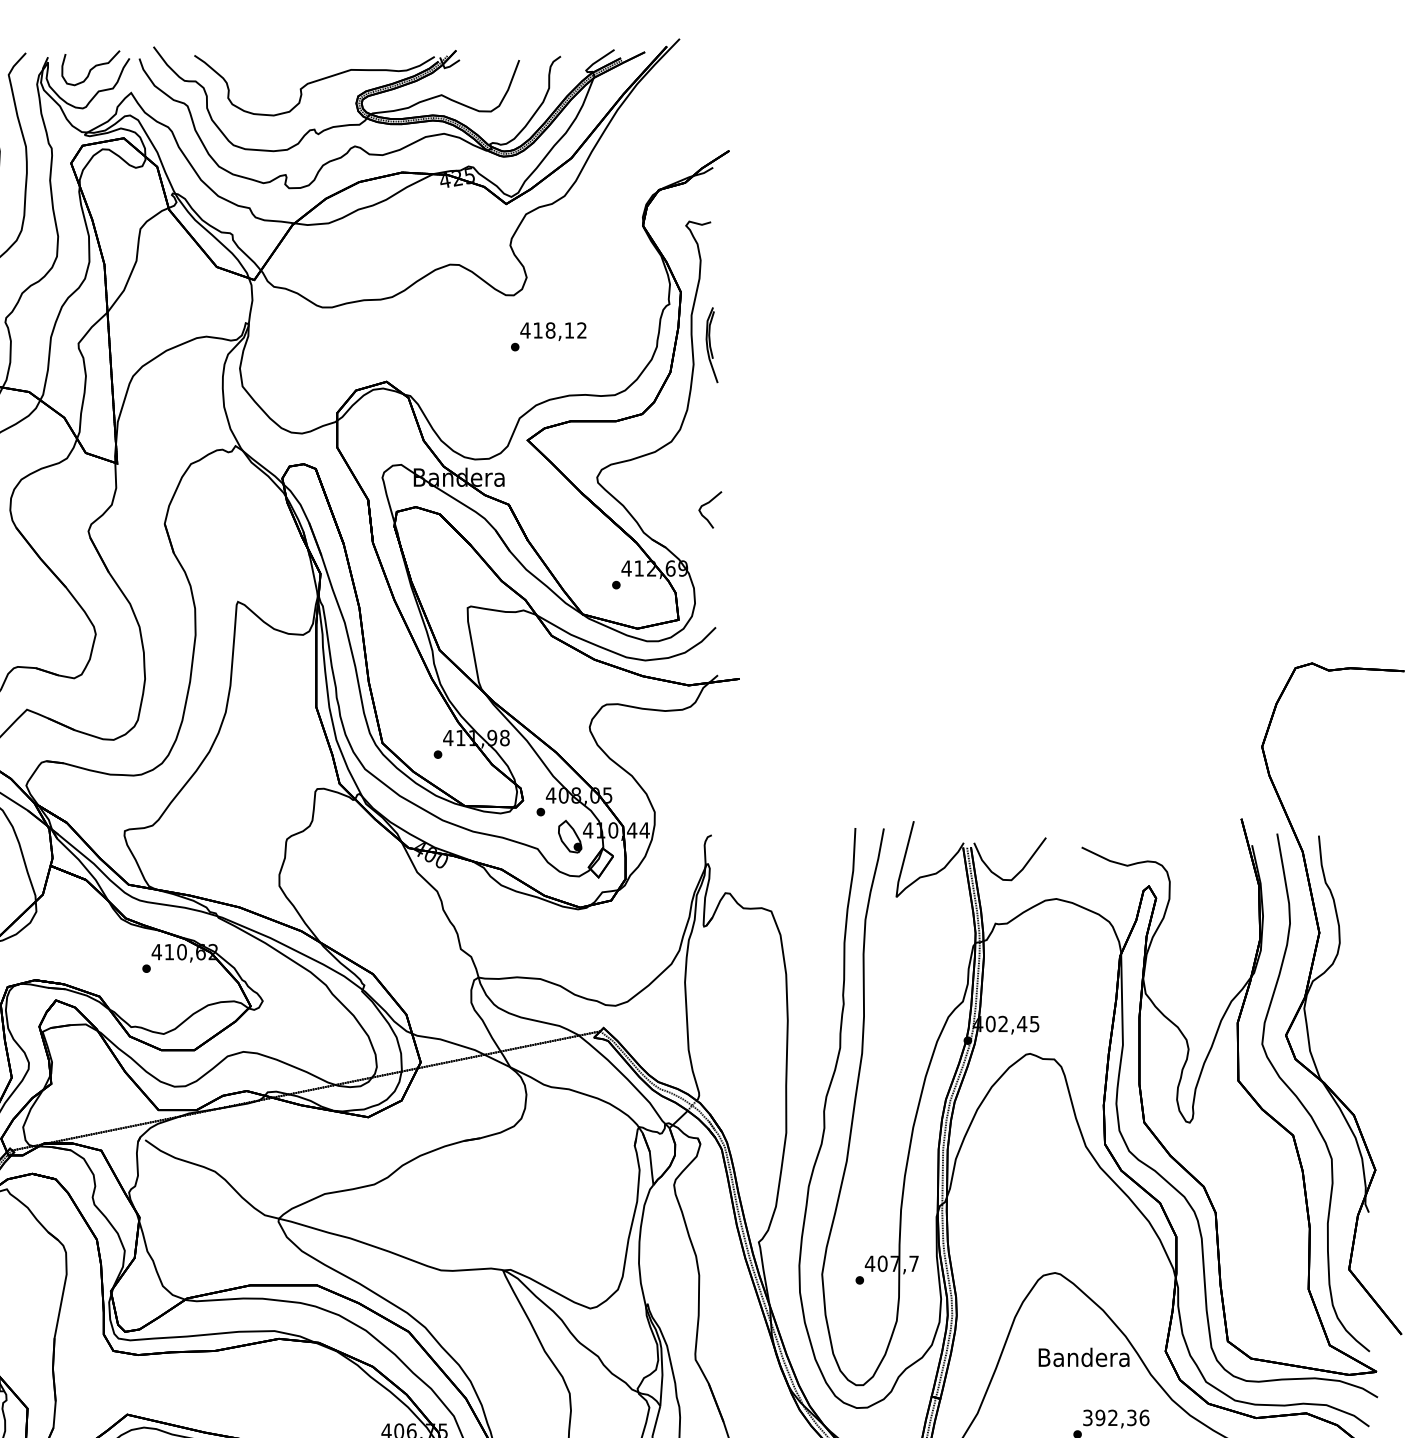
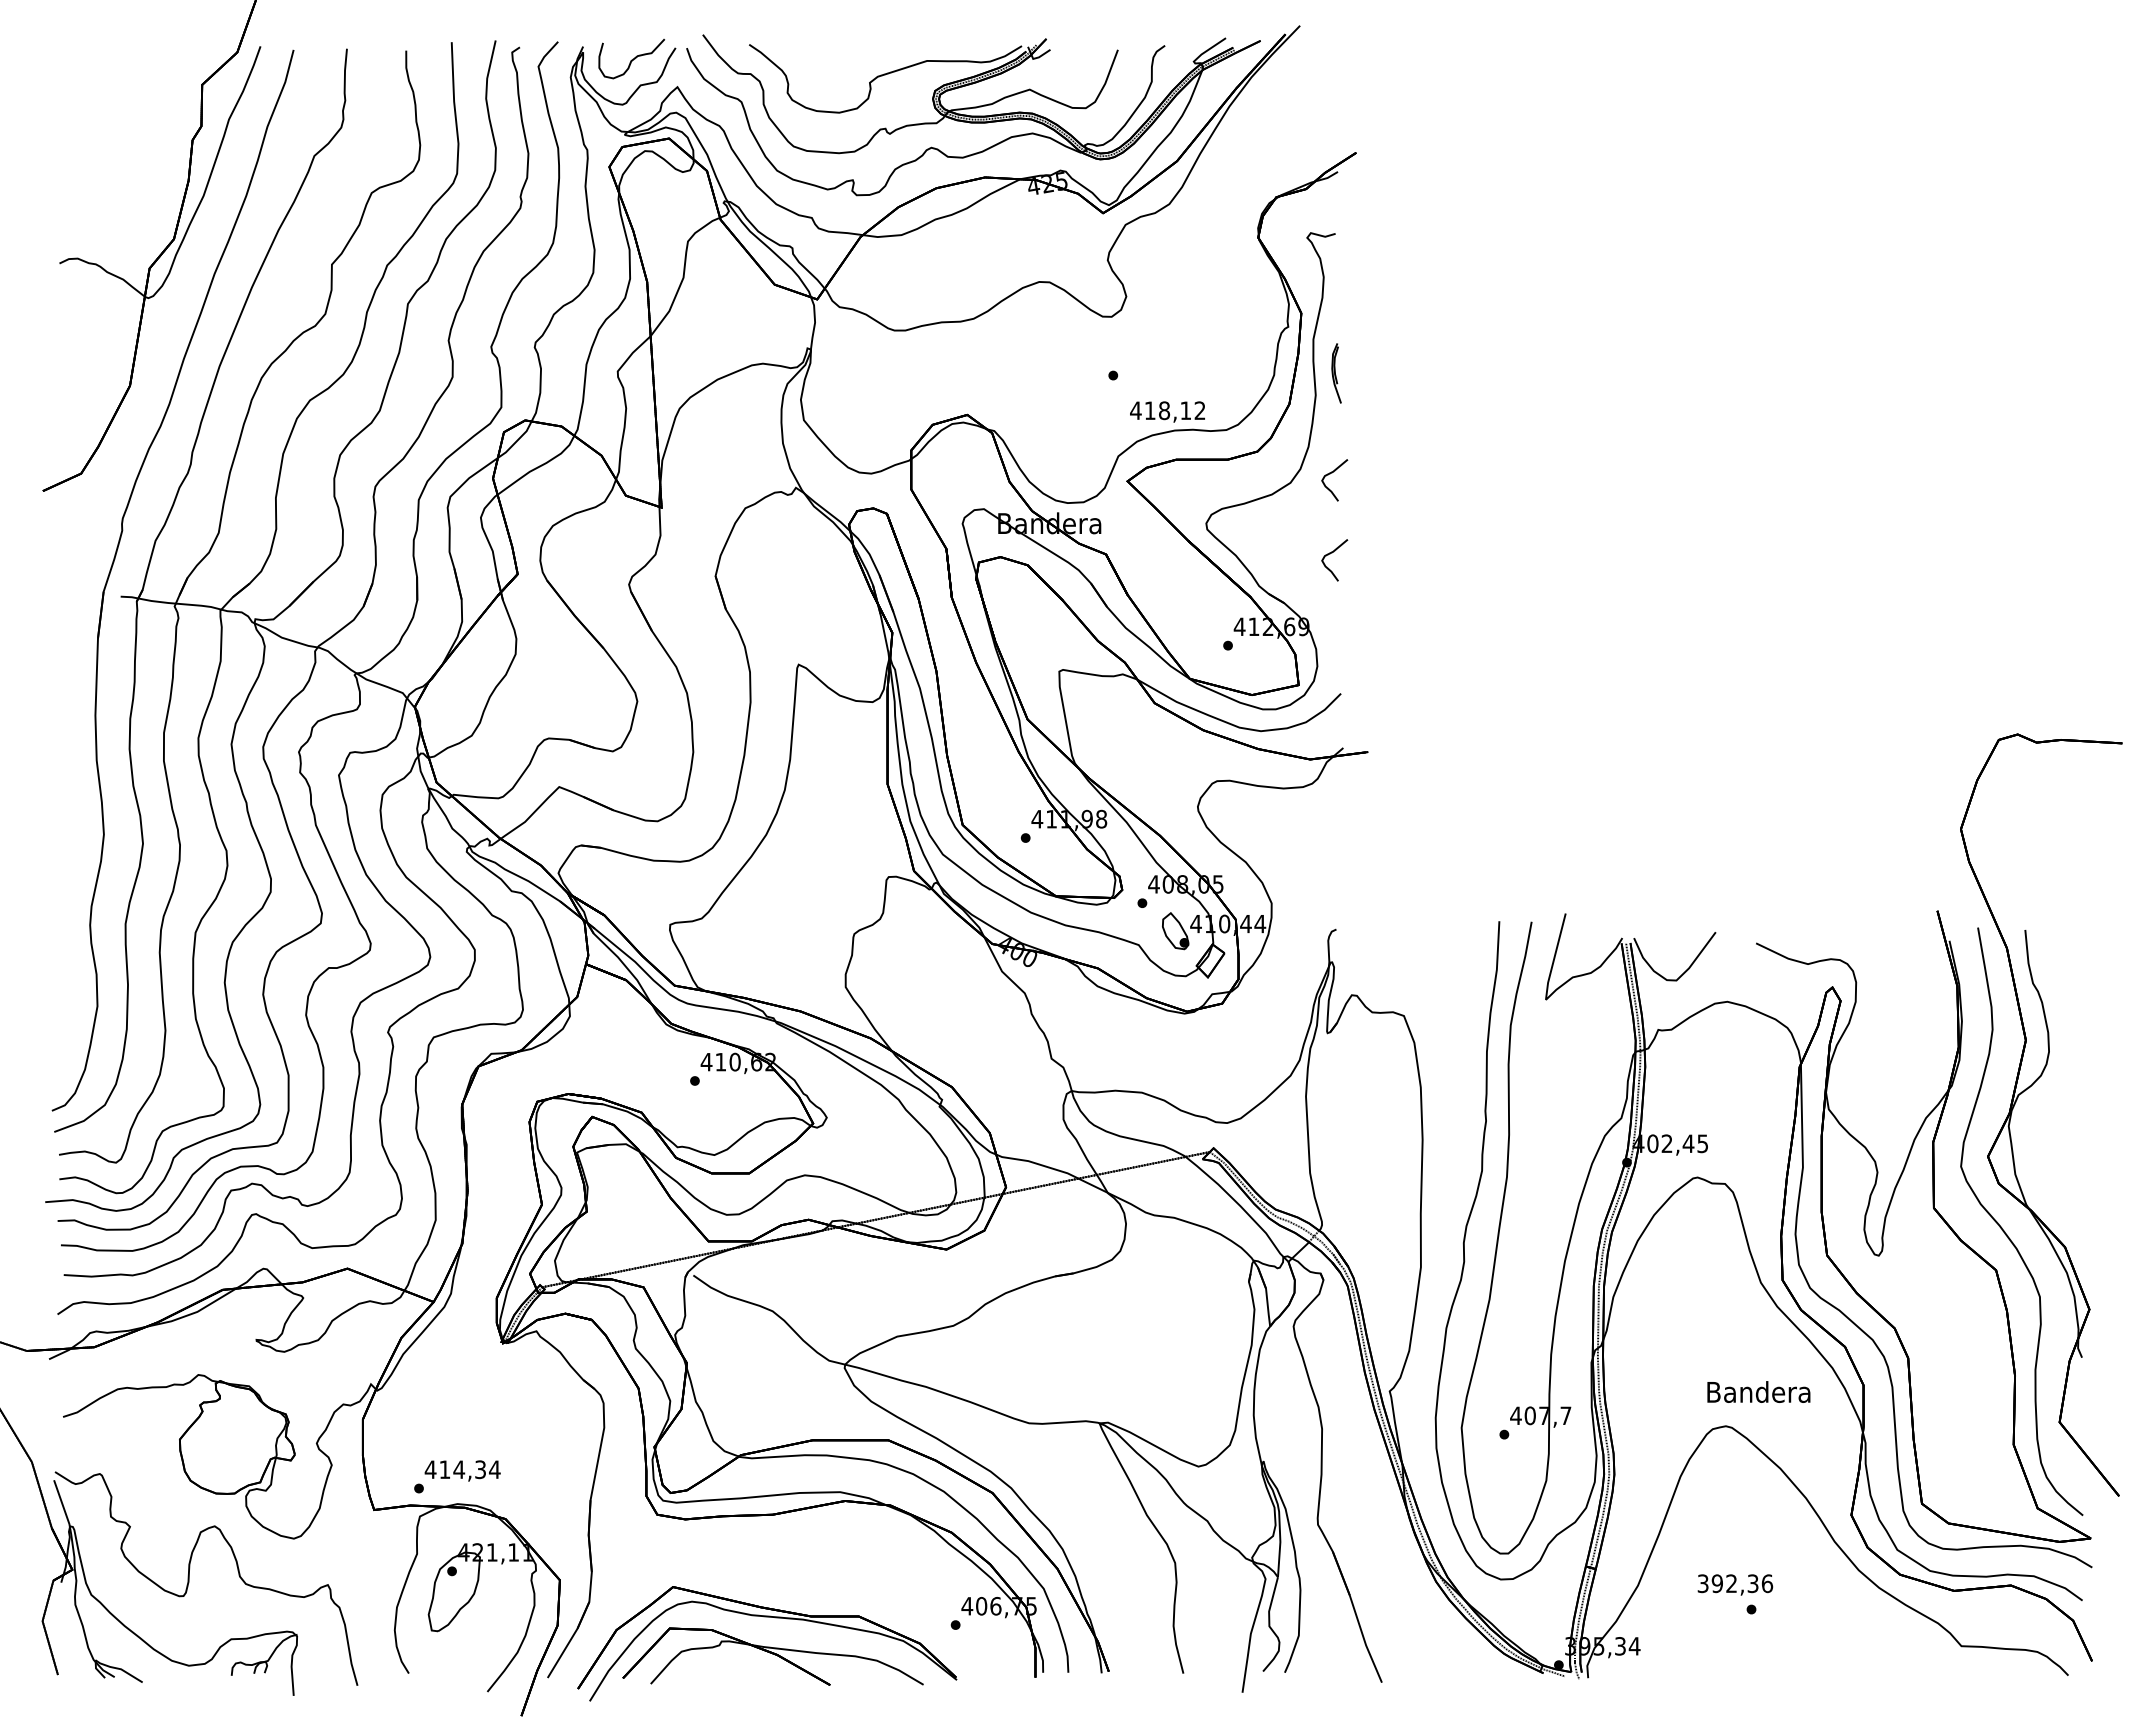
text: (553, 331) -> (1167, 411), moved
part: (711, 345) -> (1336, 373), size x0.7
curve: (706, 434) -> (1330, 474), added
text: (1083, 1356) -> (1758, 1391), moved
text: (1116, 1418) -> (1735, 1584), moved

